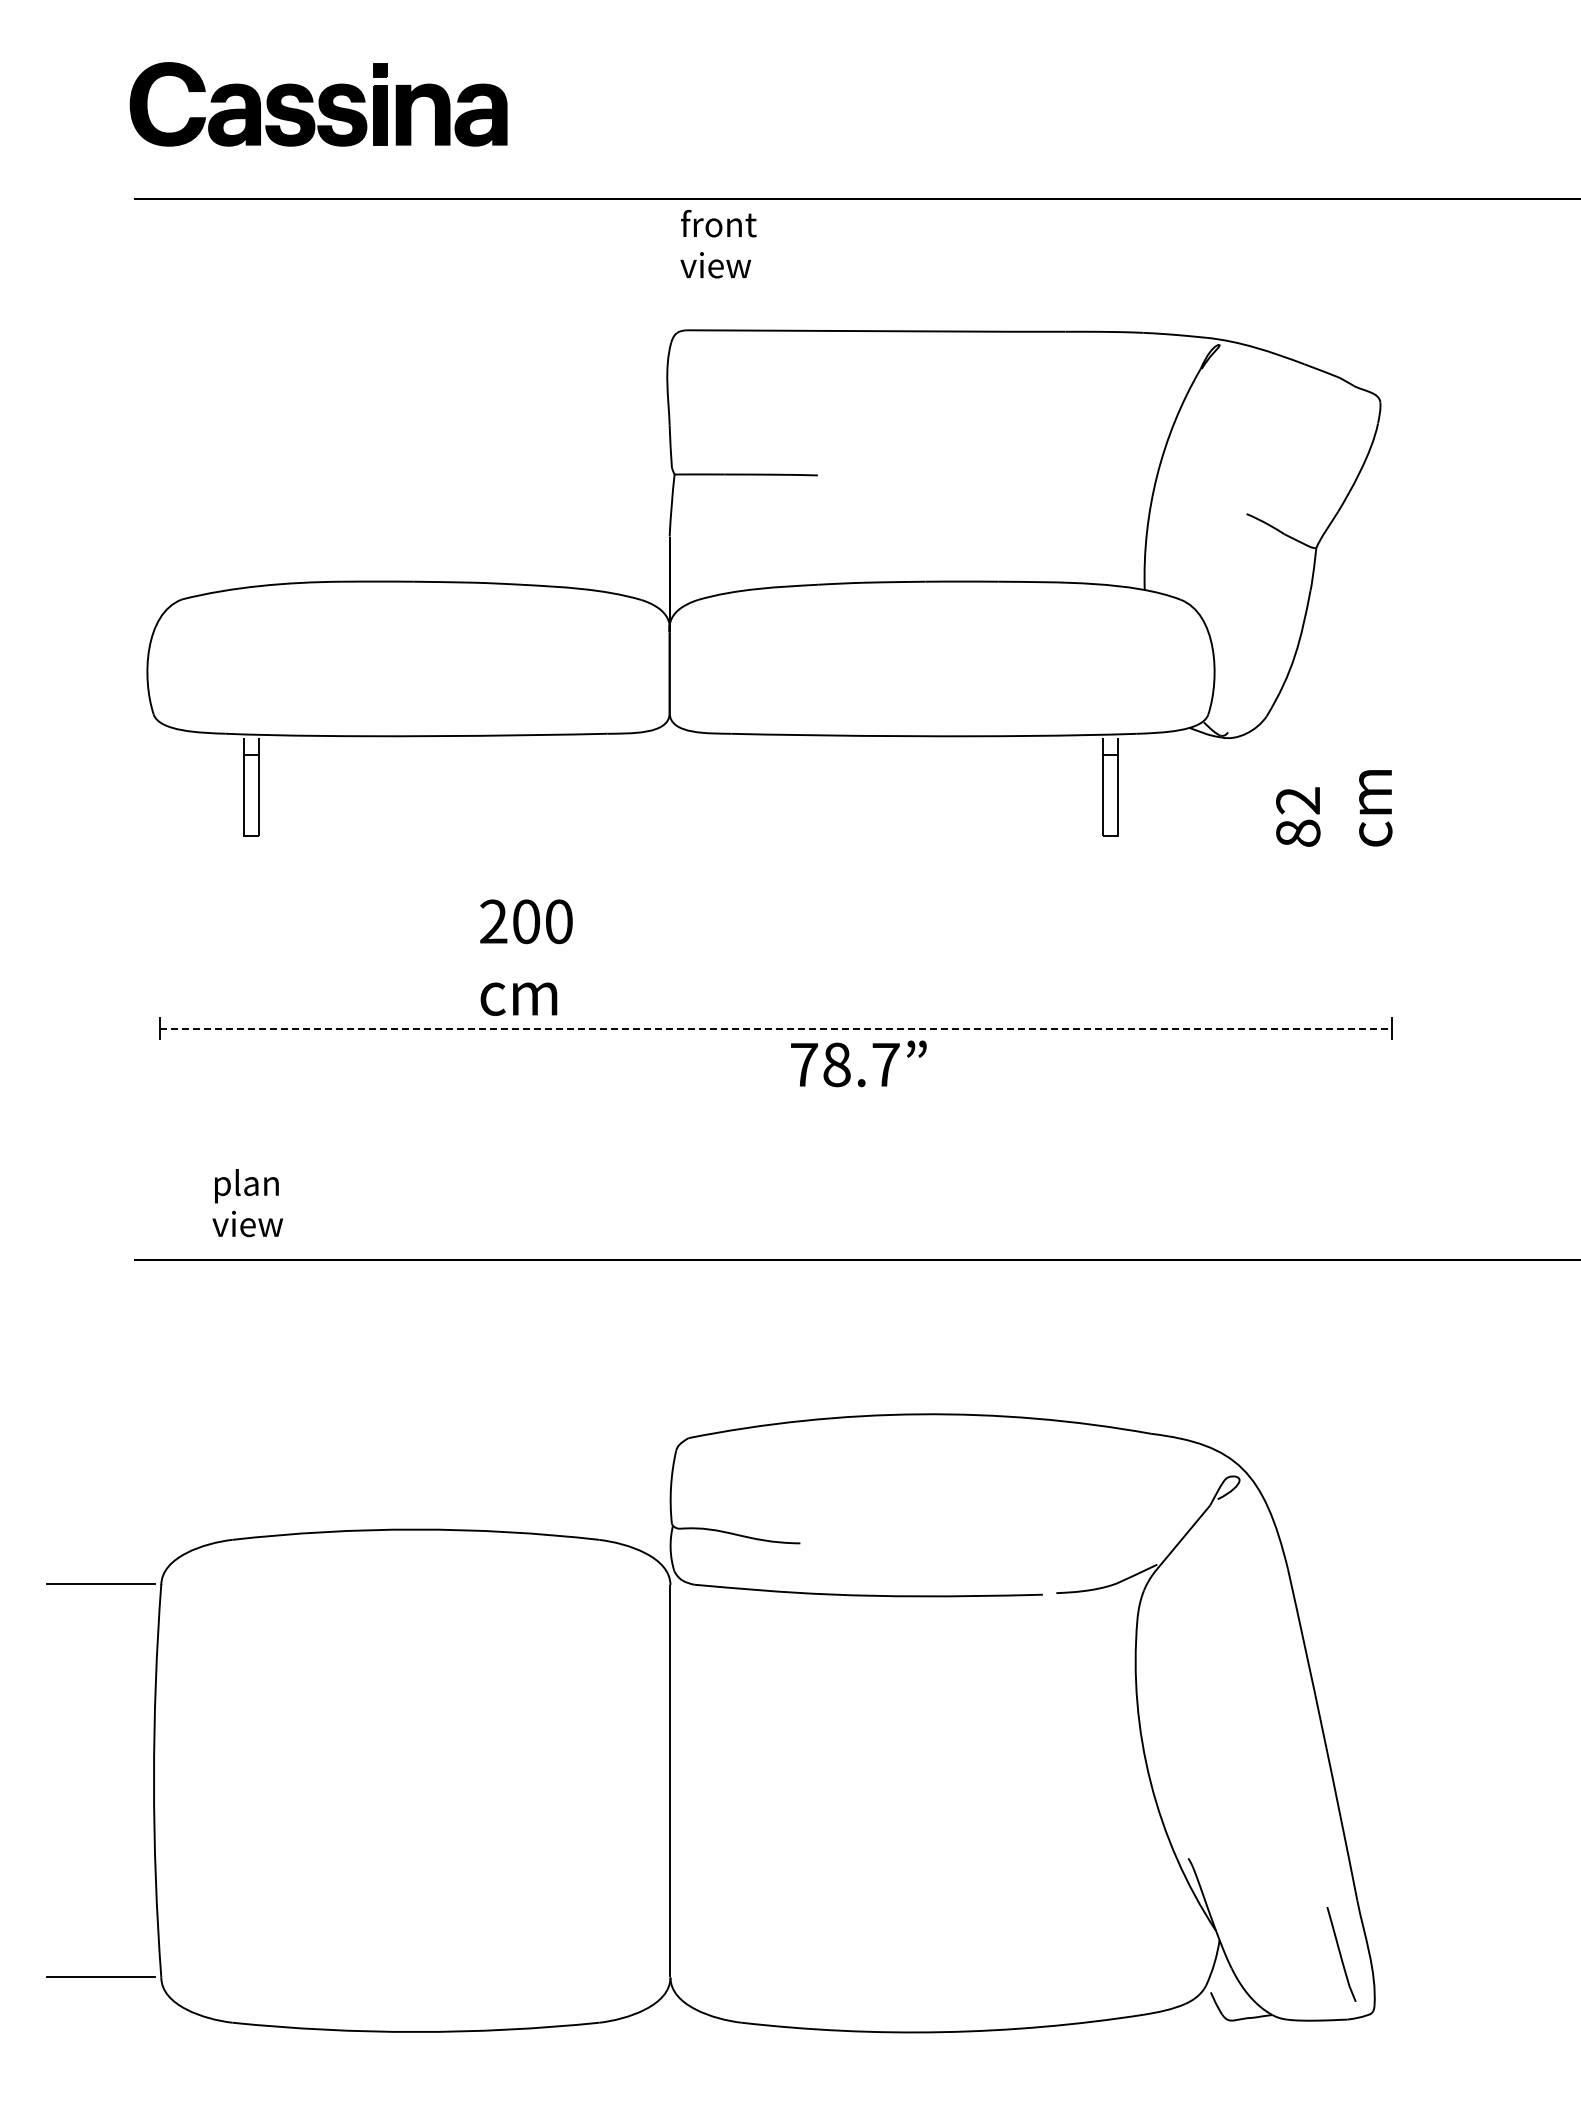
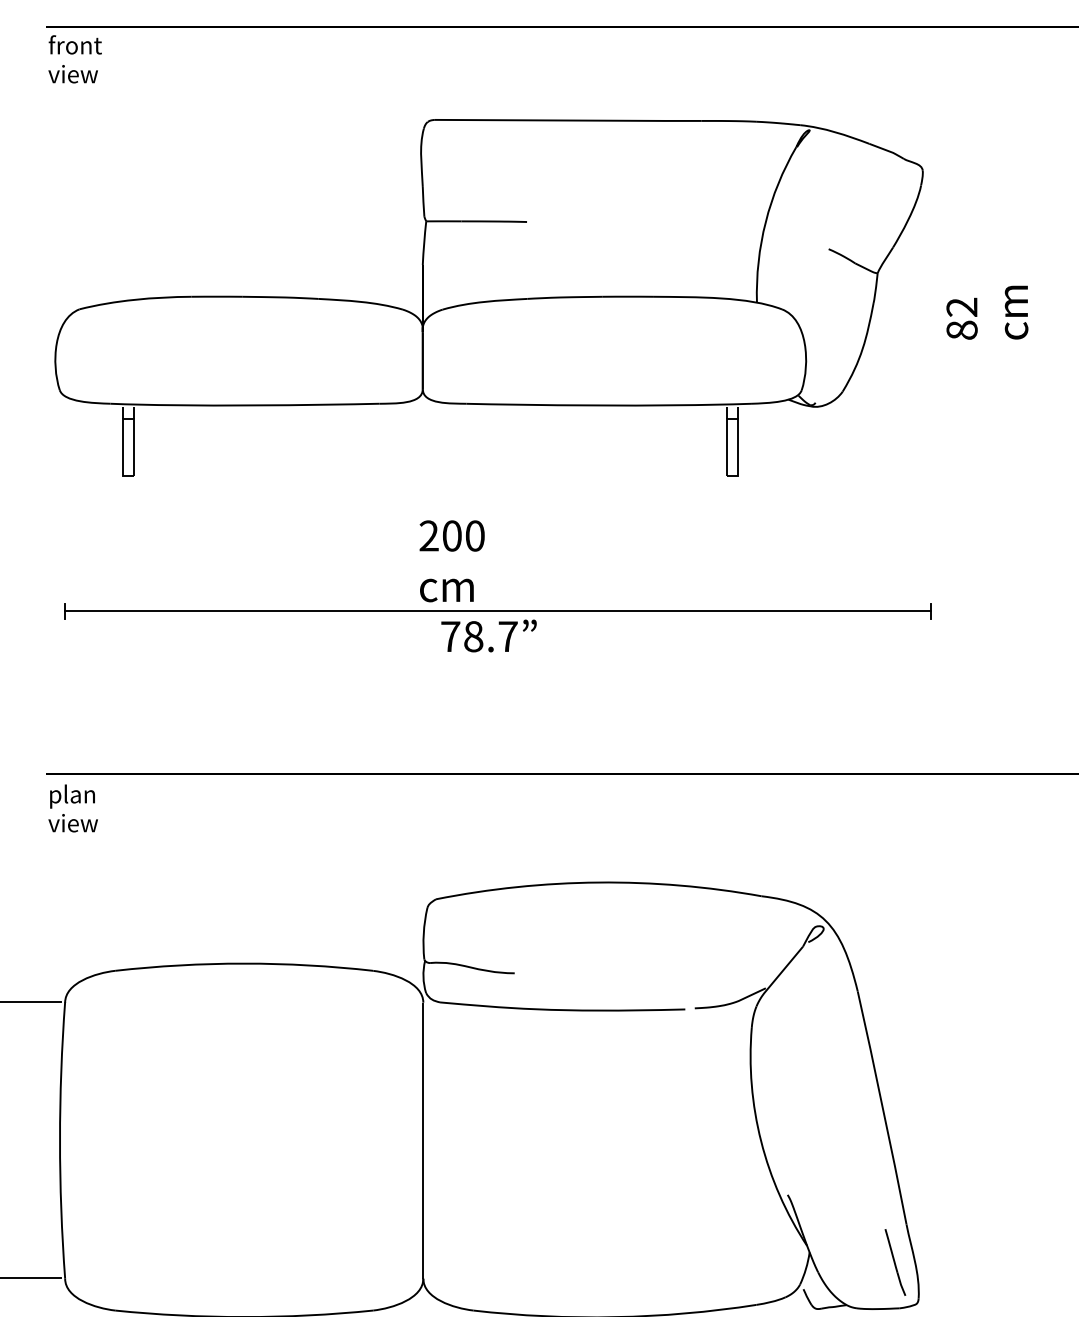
text: (718, 244) -> (75, 59), moved
text: (1334, 808) -> (987, 312), moved
text: (526, 957) -> (452, 561), moved
line: (776, 1028) -> (497, 611), dashed -> solid
text: (858, 1063) -> (488, 635), moved
text: (247, 1203) -> (73, 808), moved

